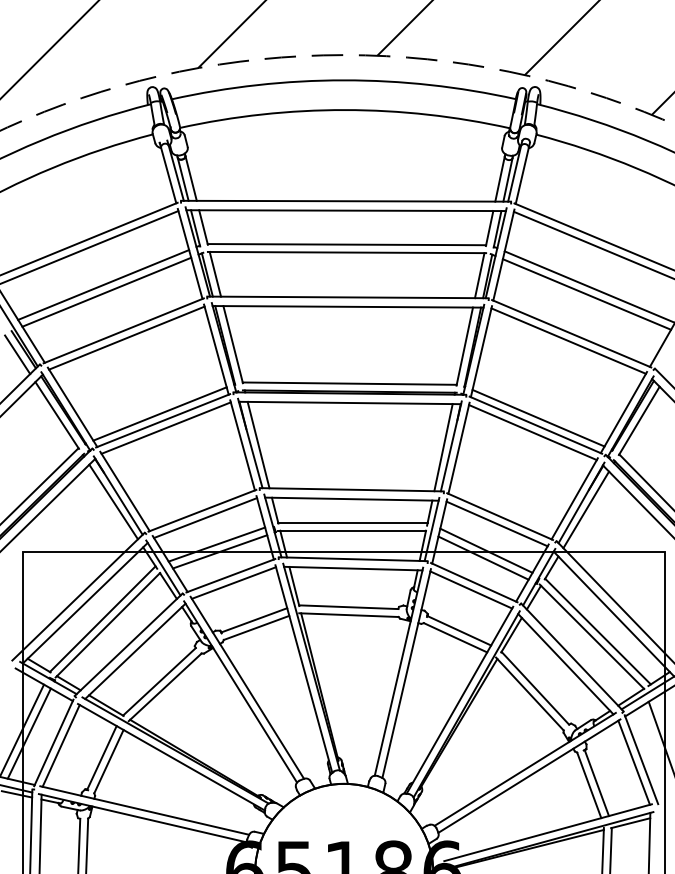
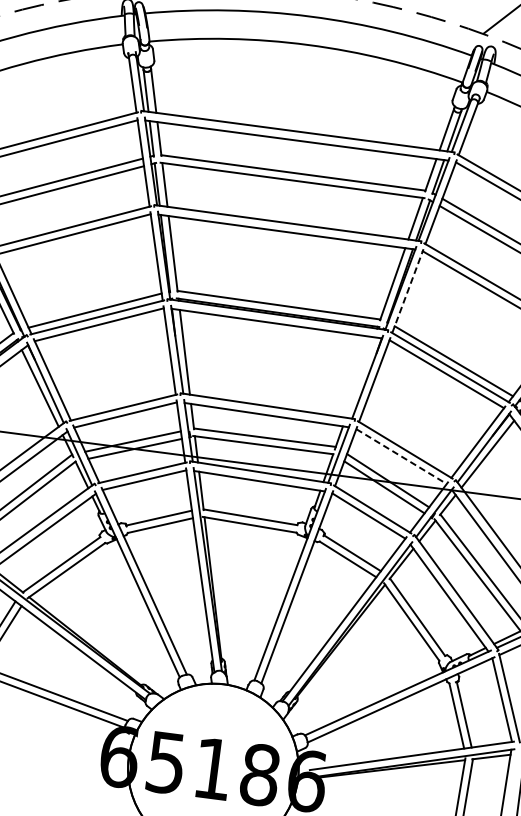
line: (481, 351) -> (407, 290), solid -> dashed
line: (443, 447) -> (360, 377), removed
line: (497, 524) -> (401, 457), solid -> dashed

